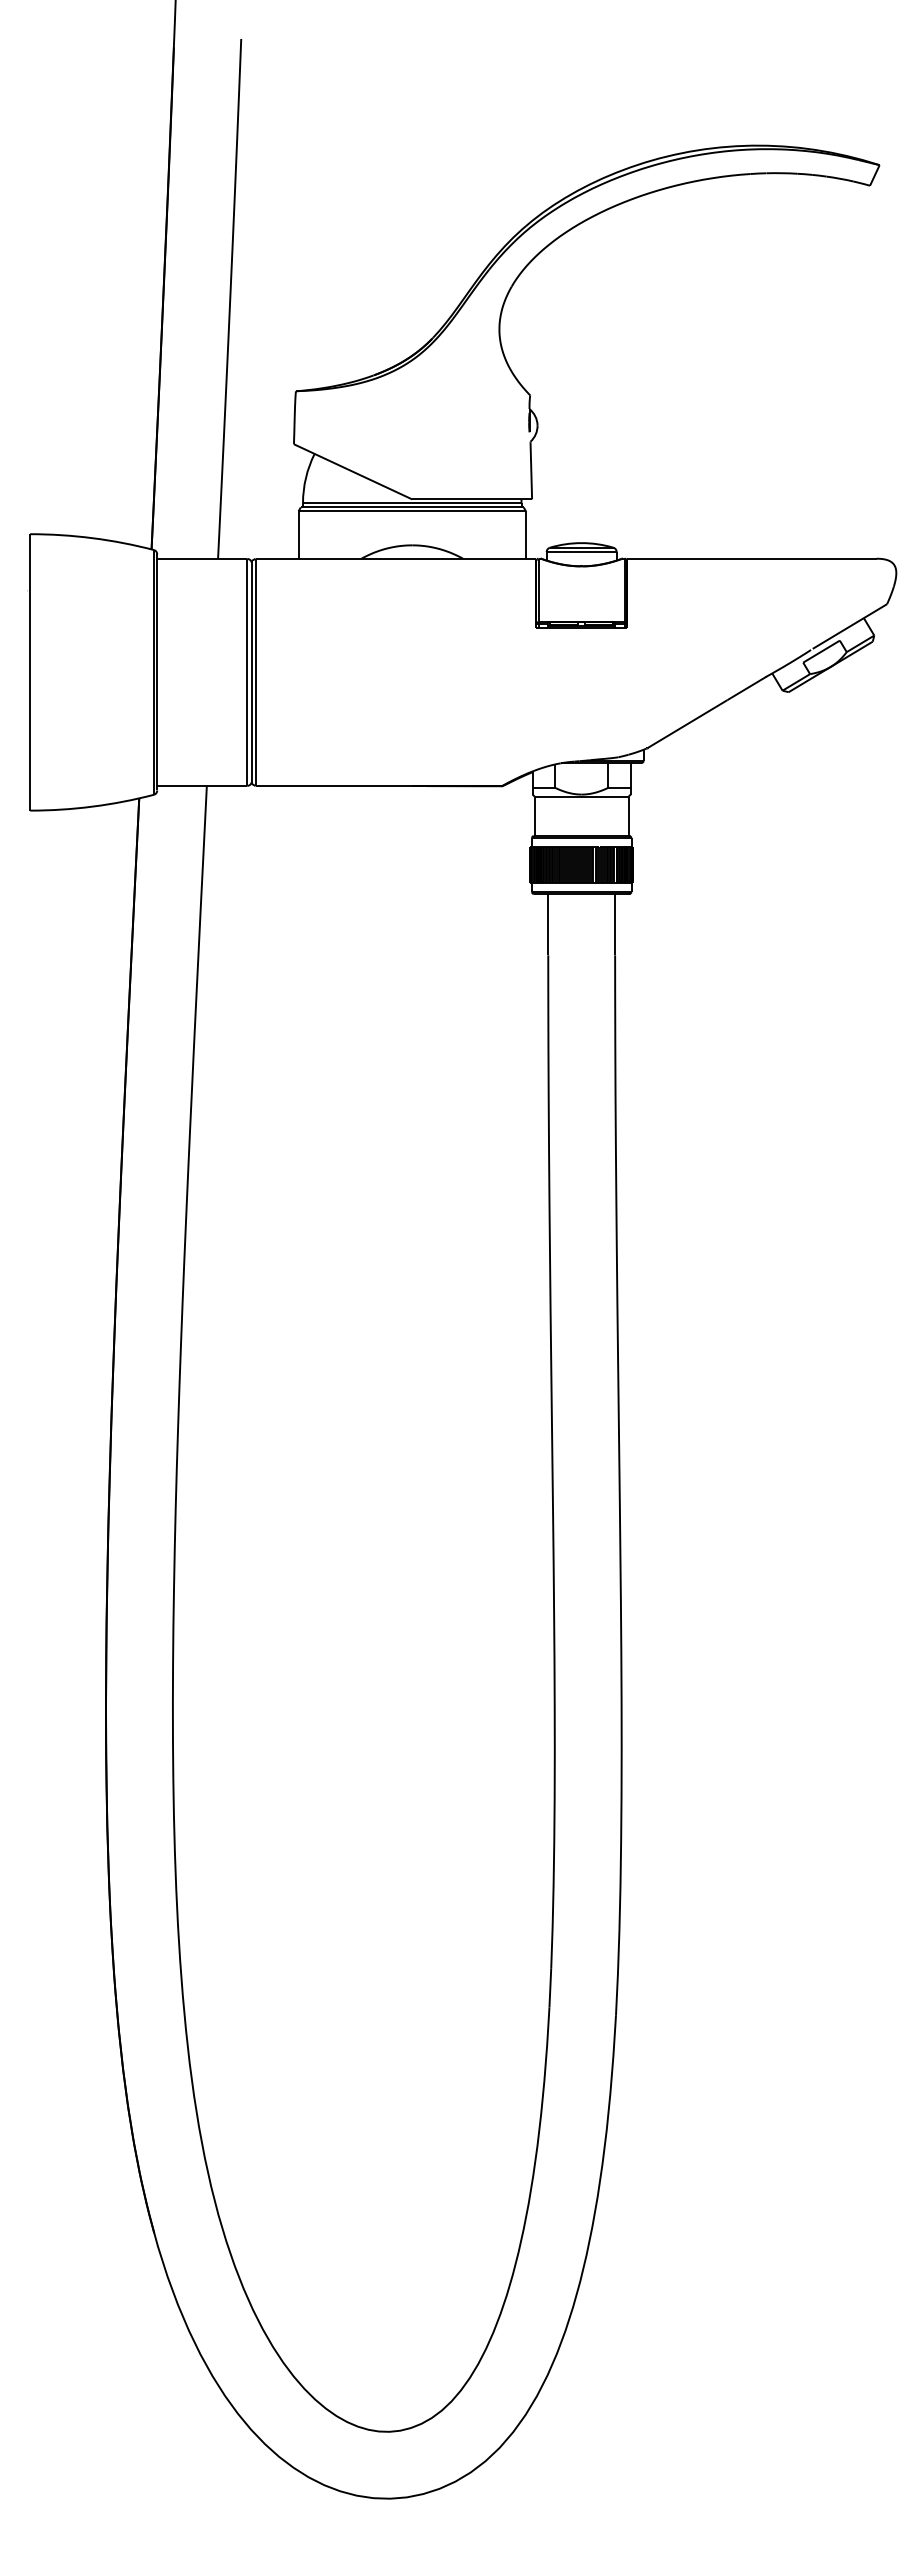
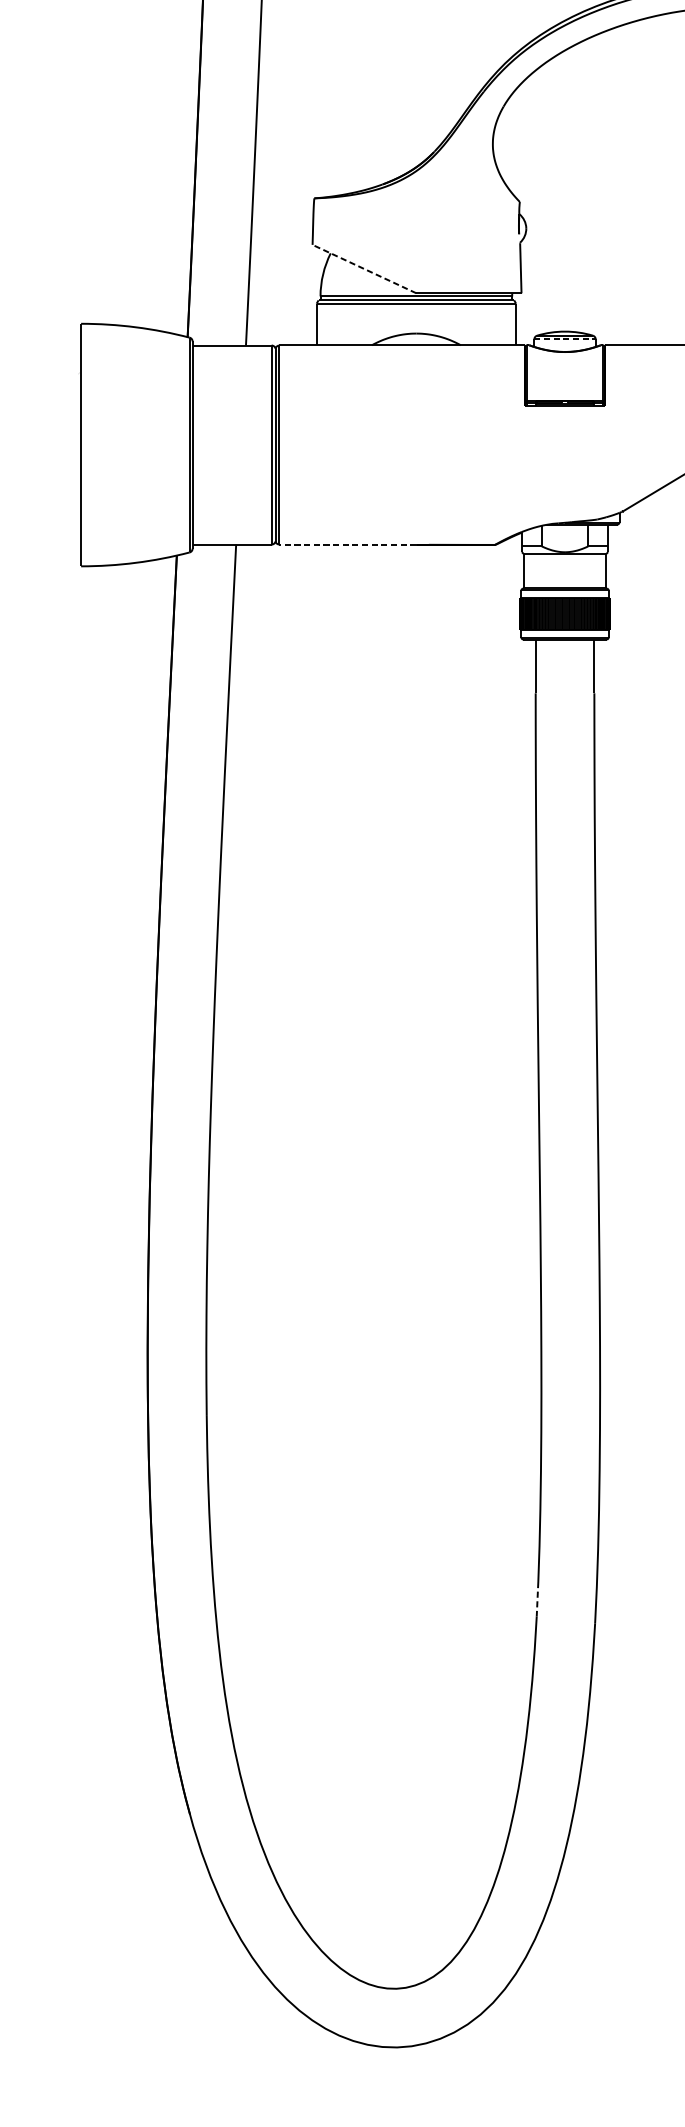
line: (352, 471) -> (363, 268), solid -> dashed
line: (581, 552) -> (564, 339), solid -> dashed
line: (333, 786) -> (347, 545), solid -> dashed
line: (550, 1987) -> (537, 1598), solid -> dashed

